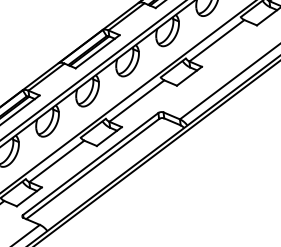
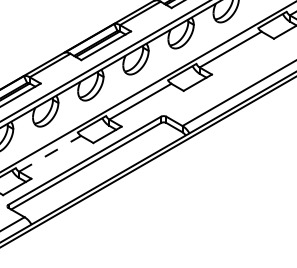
line: (57, 161) -> (50, 153), solid -> dashed

